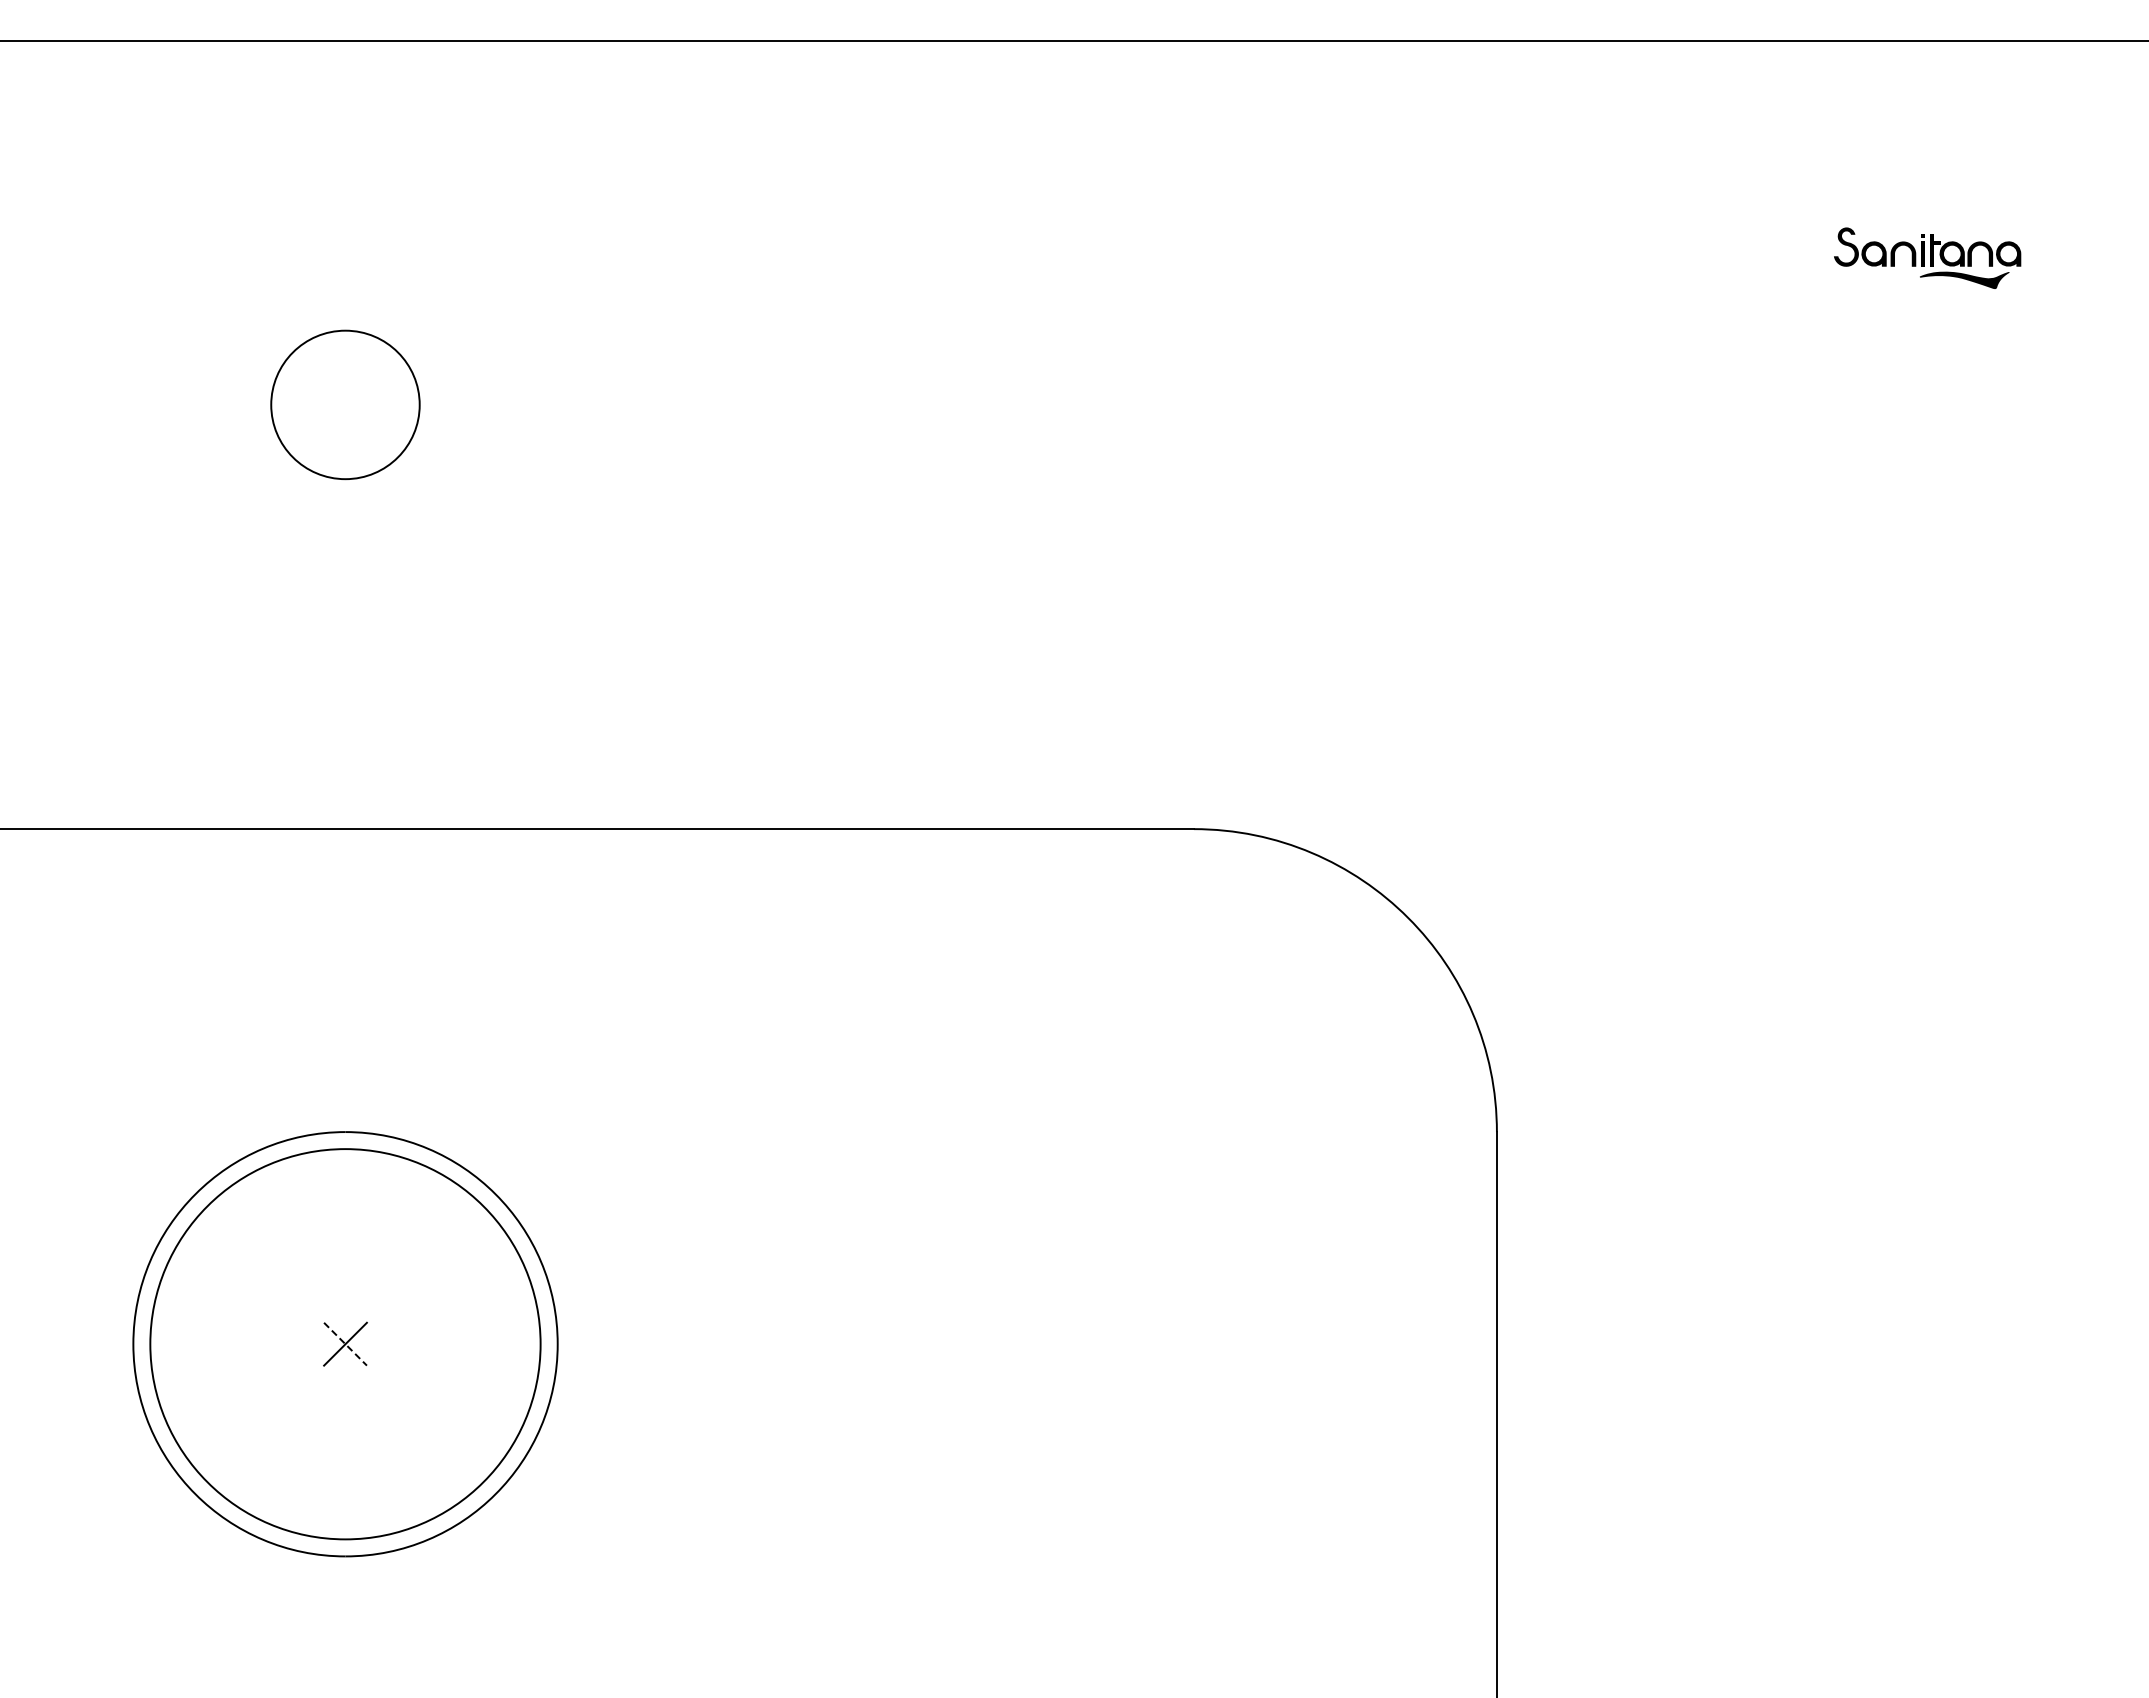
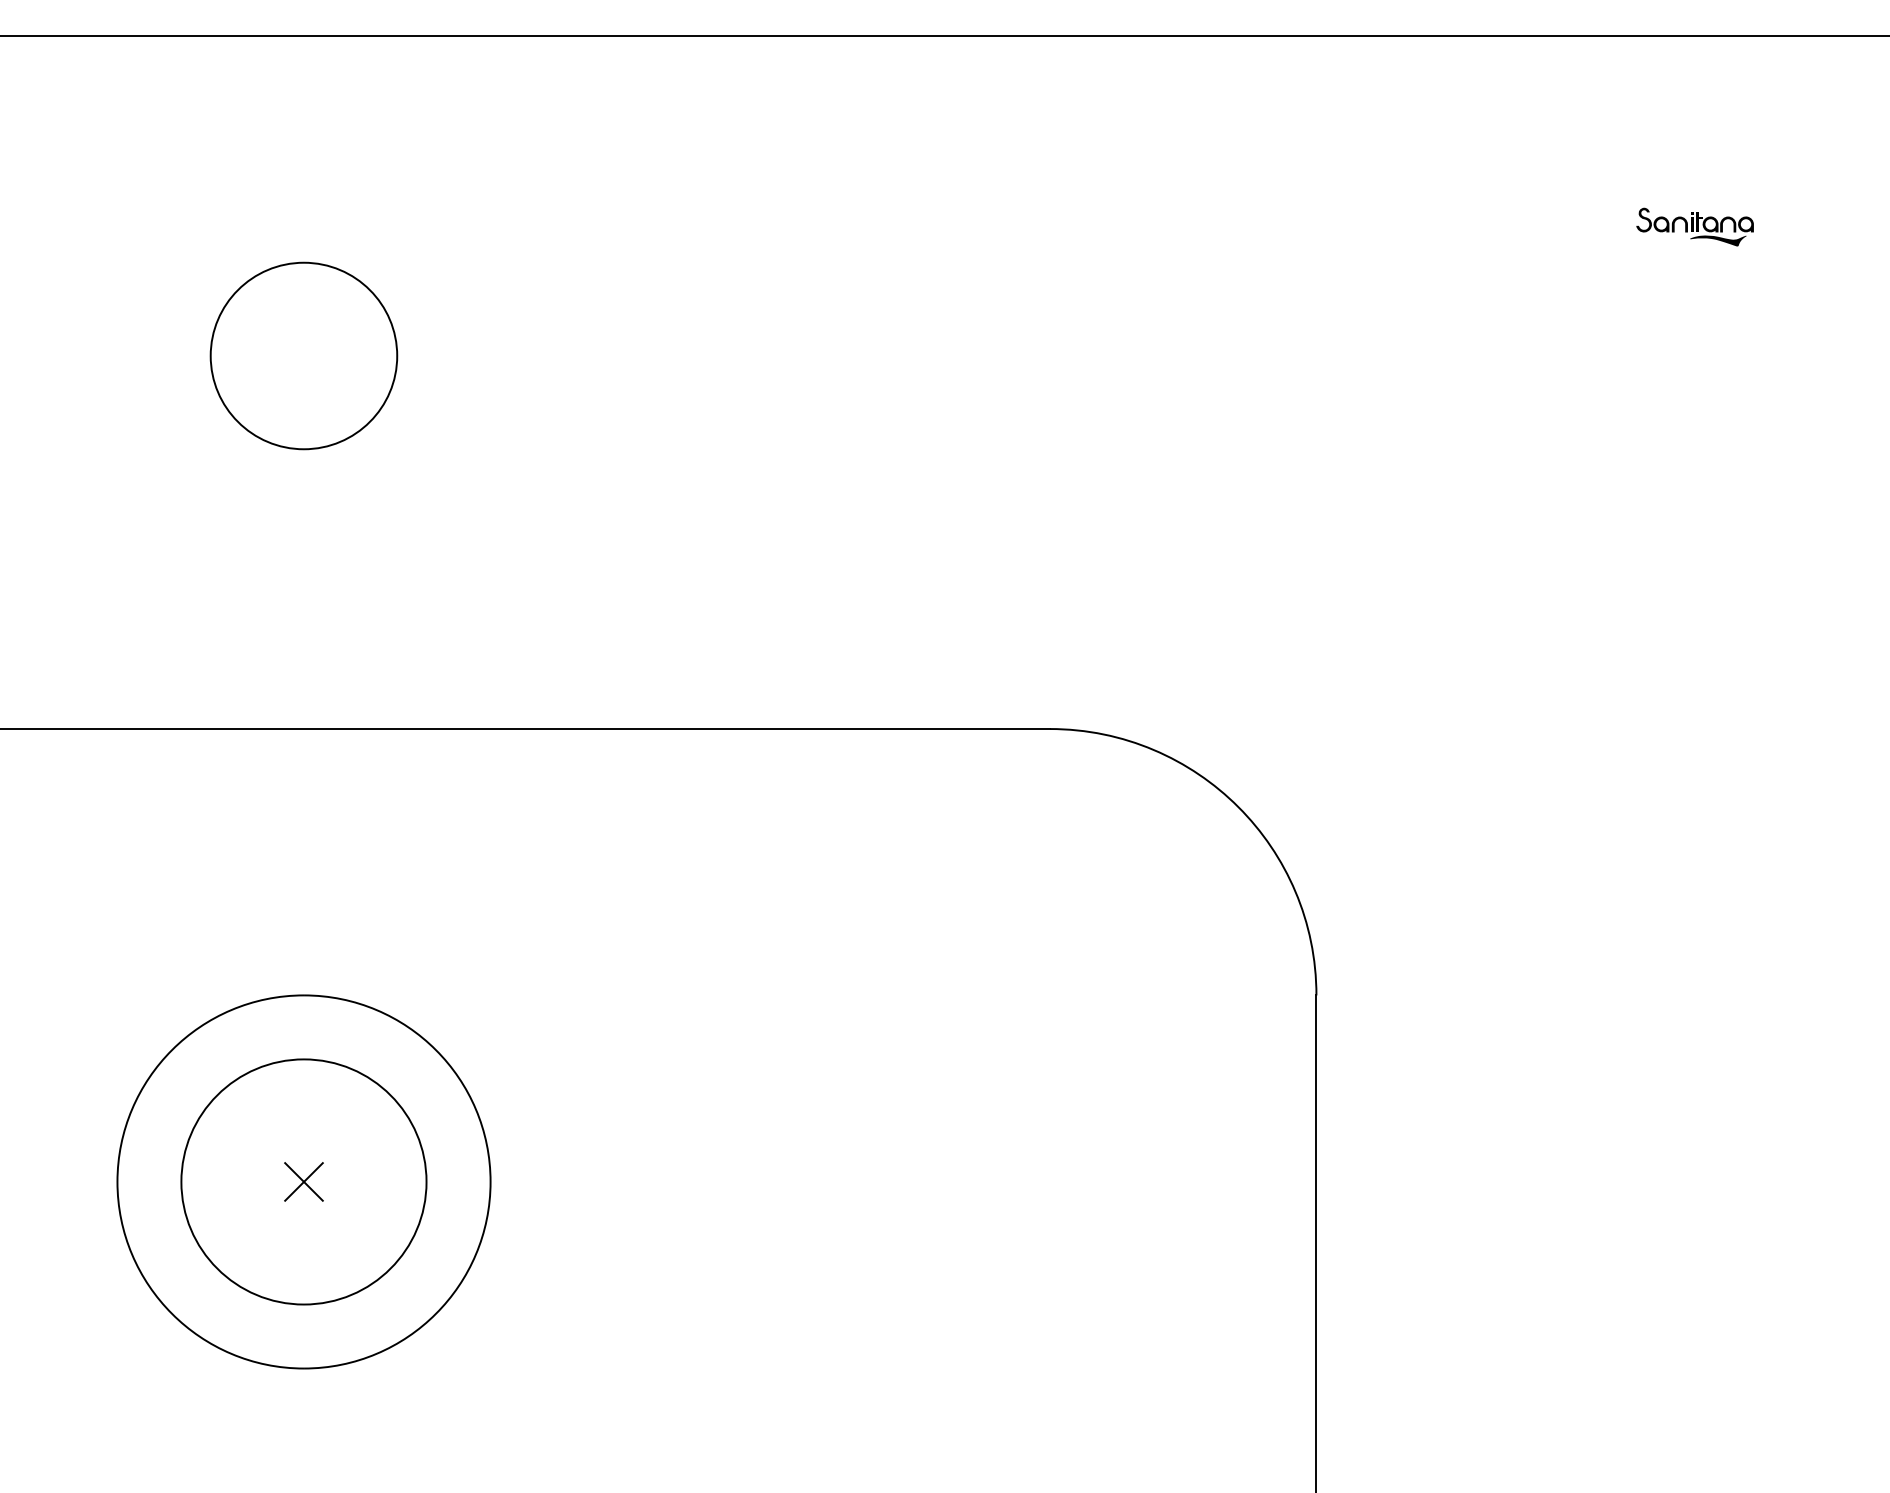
part: (1927, 258) -> (1695, 227), size x0.71
circle: (345, 404) -> (303, 355), size x1.43
circle: (345, 1343) -> (303, 1181), size x0.71
line: (345, 1344) -> (303, 1182), dashed -> solid

